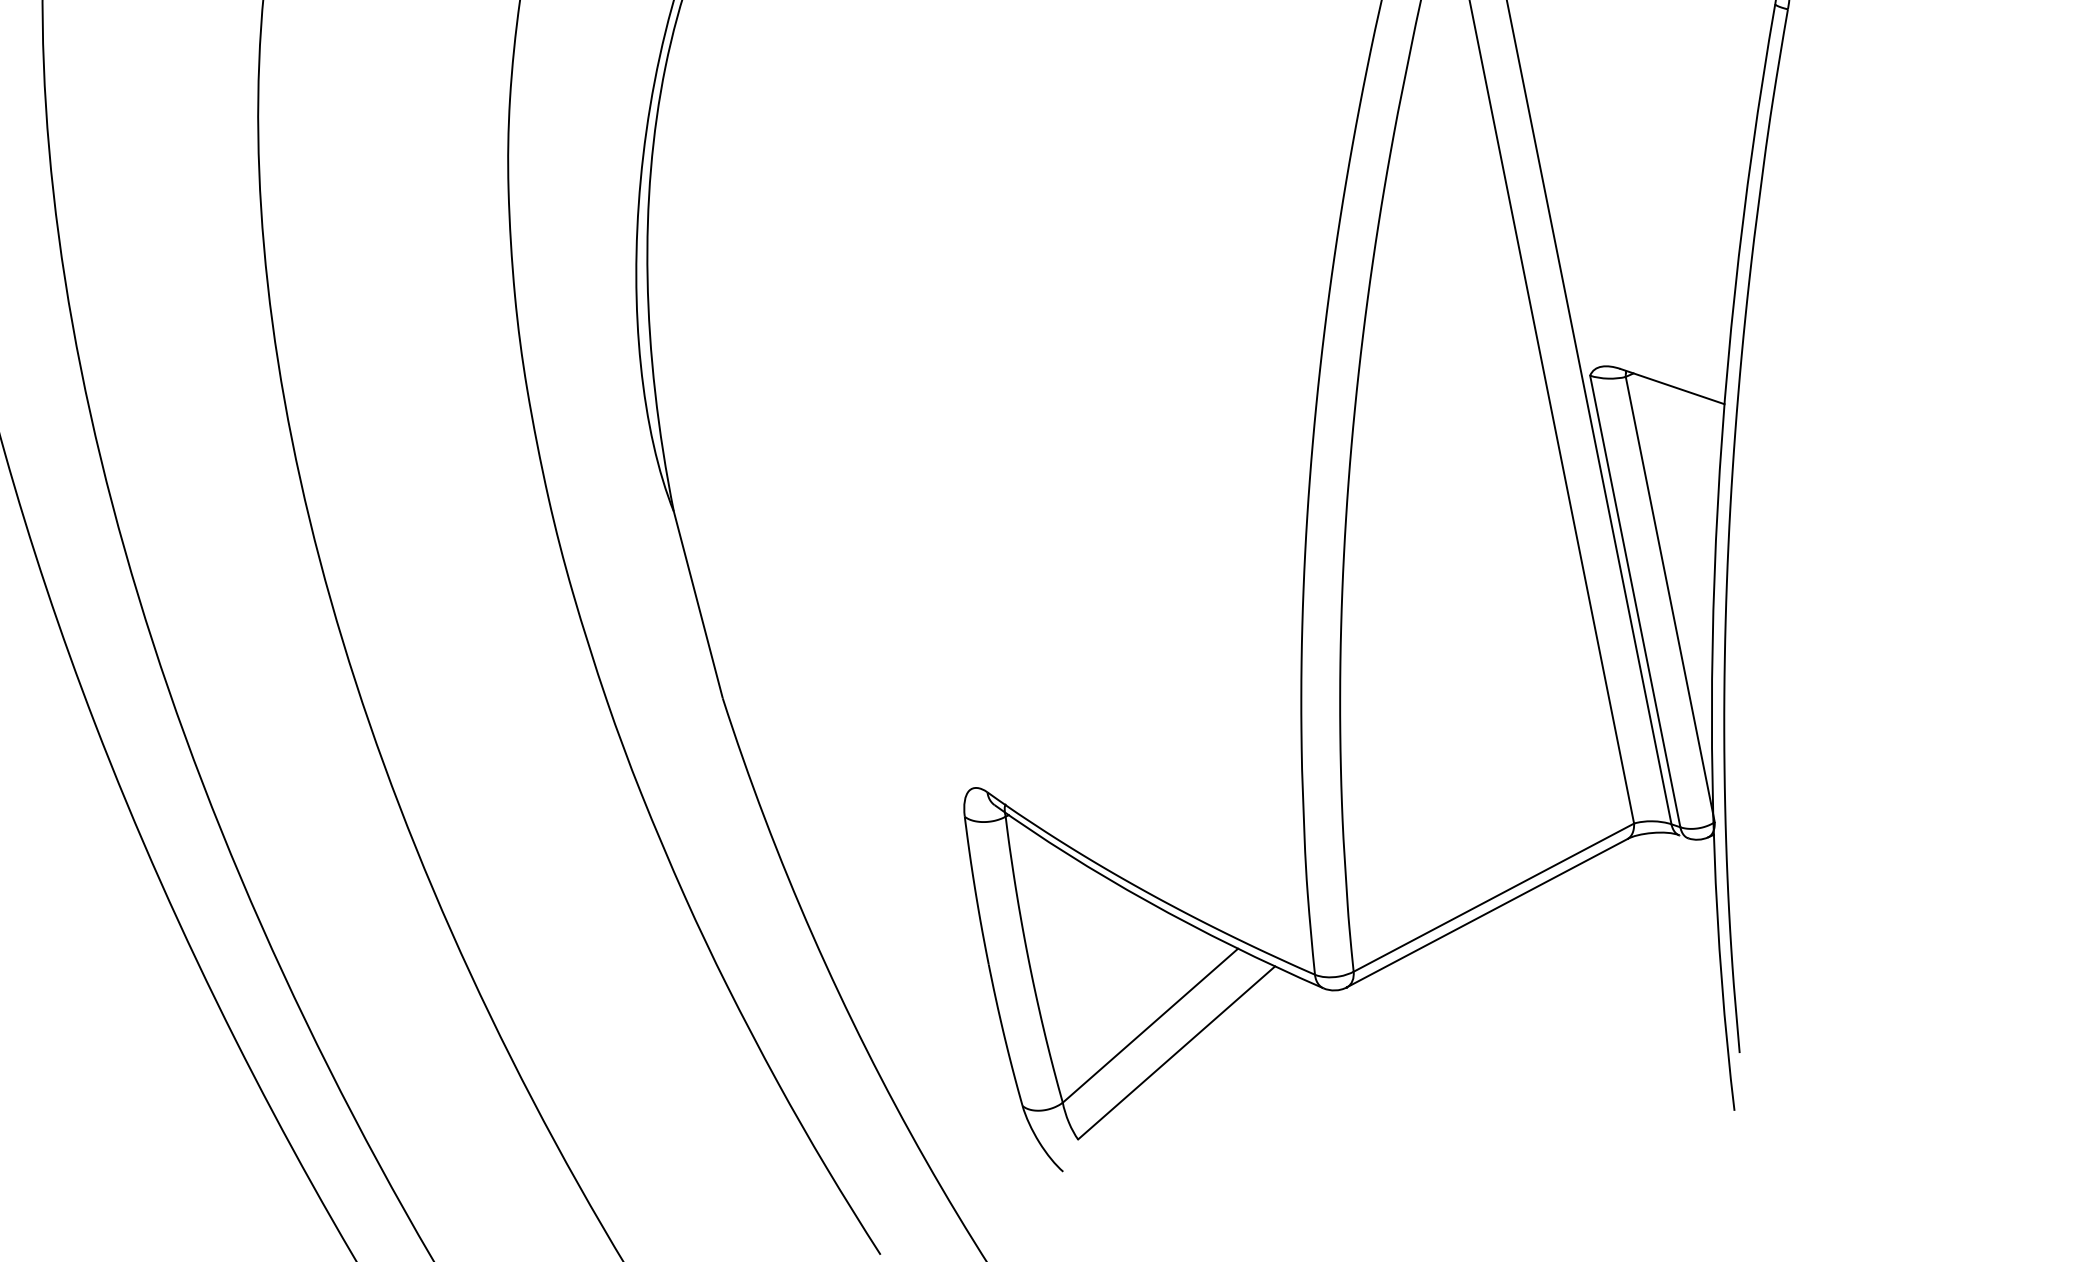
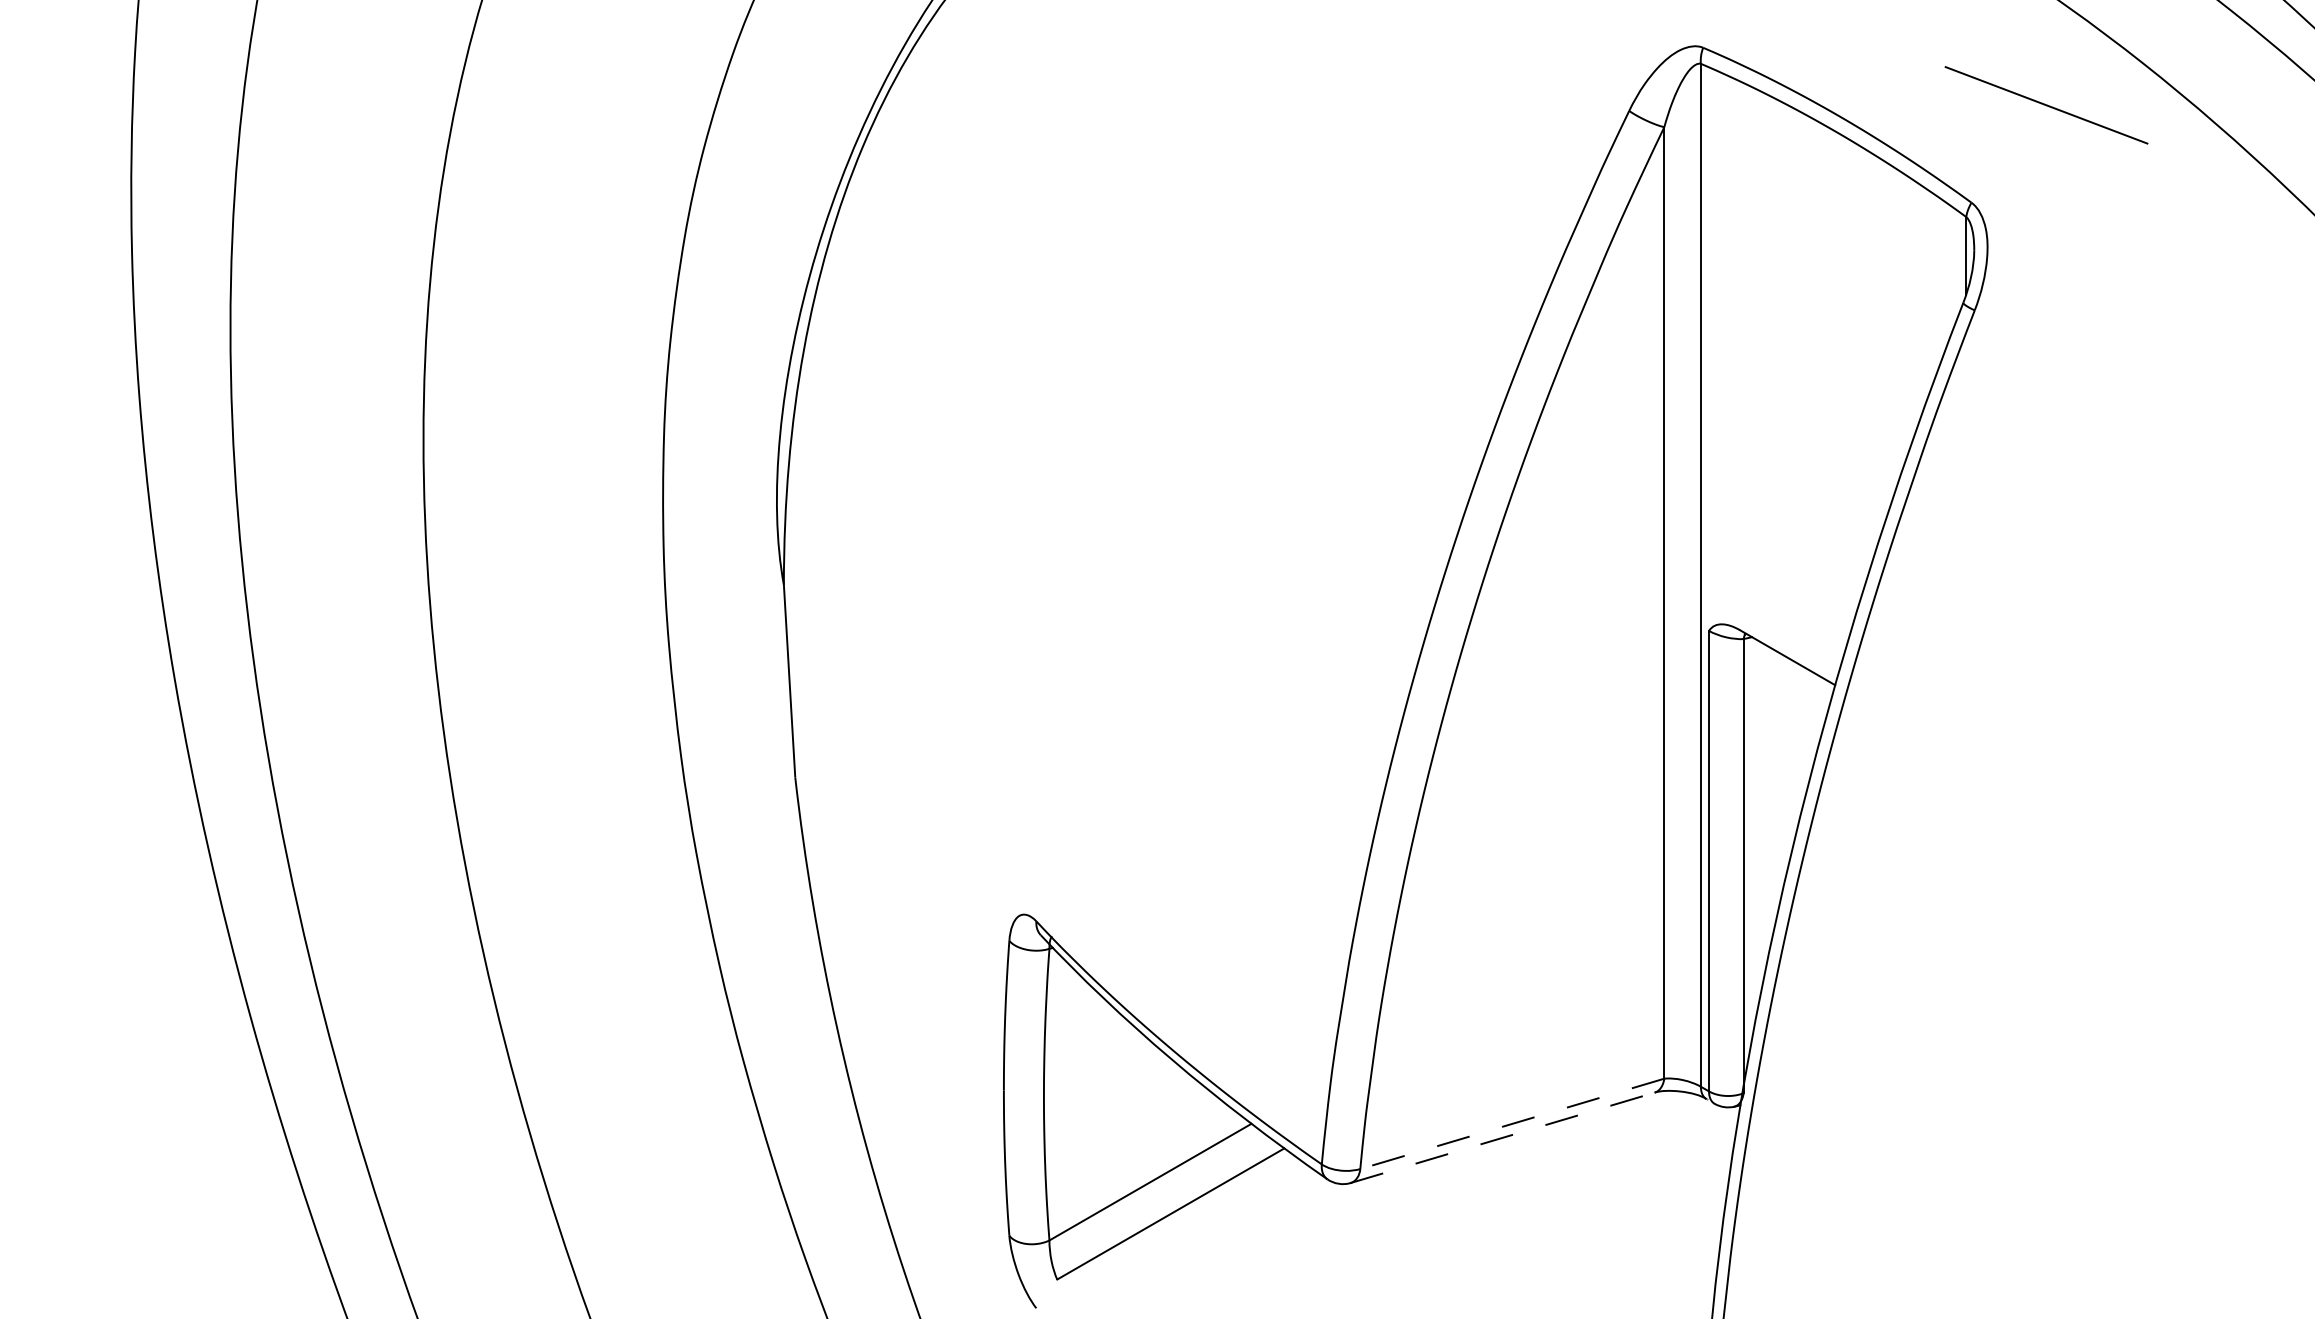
line: (1493, 897) -> (1512, 1123), solid -> dashed
line: (1486, 912) -> (1502, 1137), solid -> dashed

